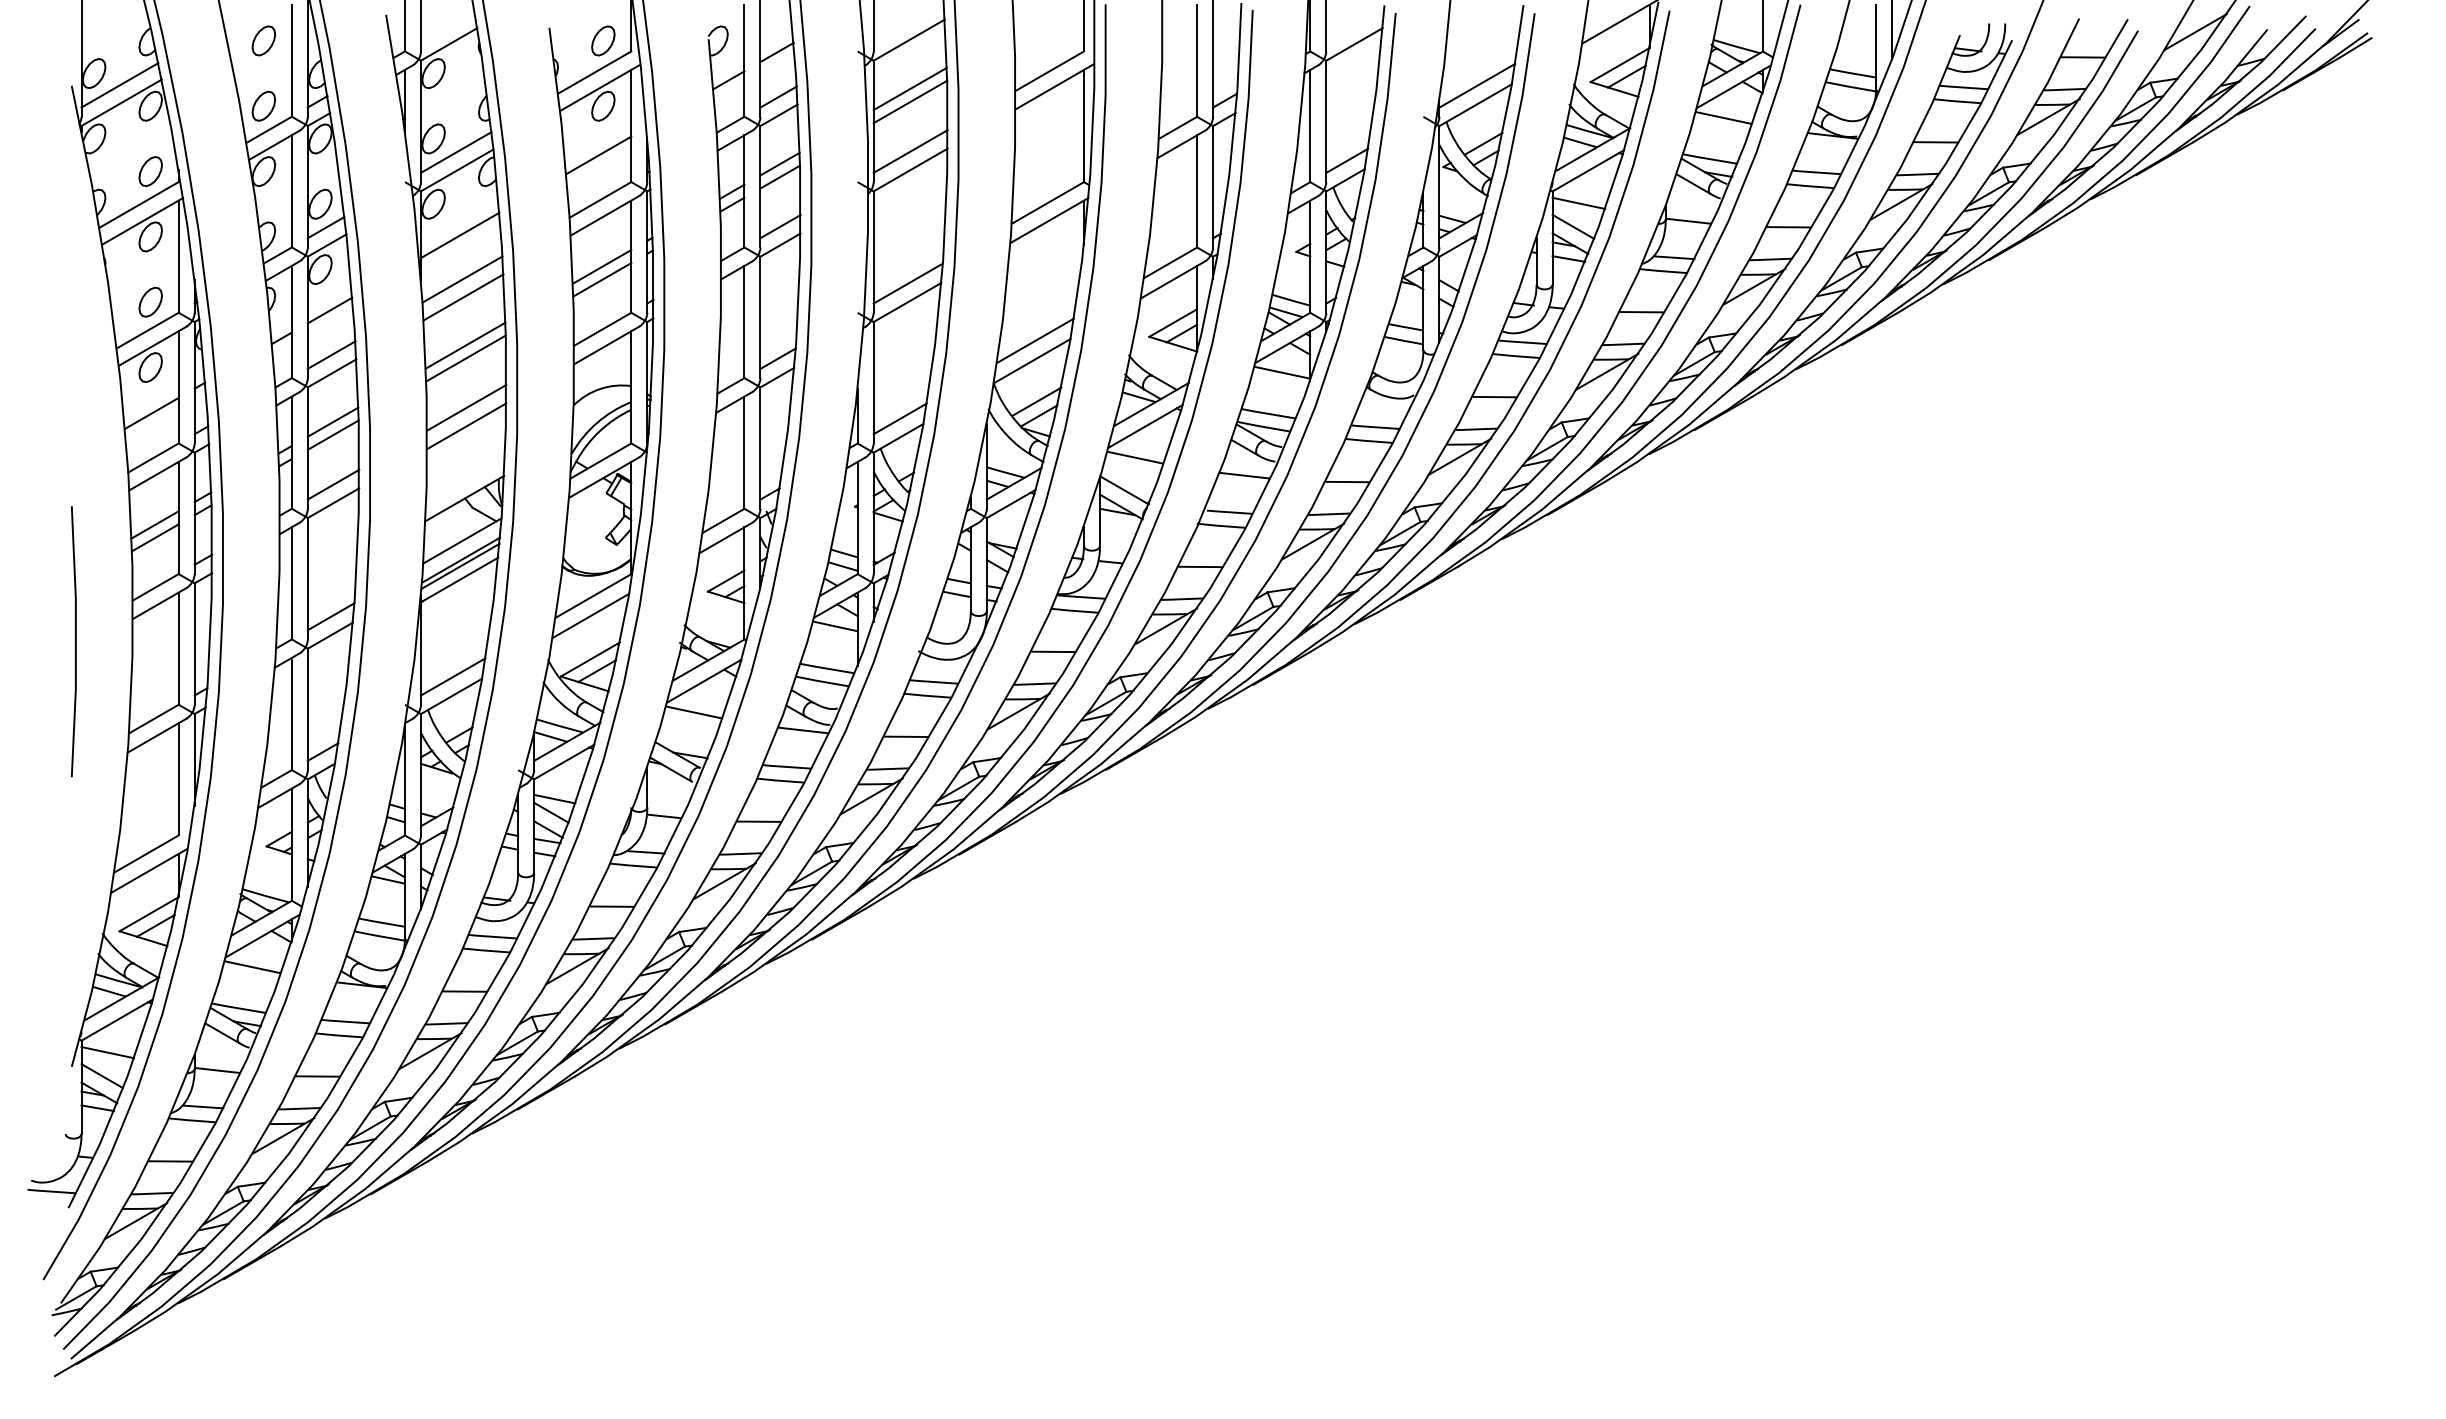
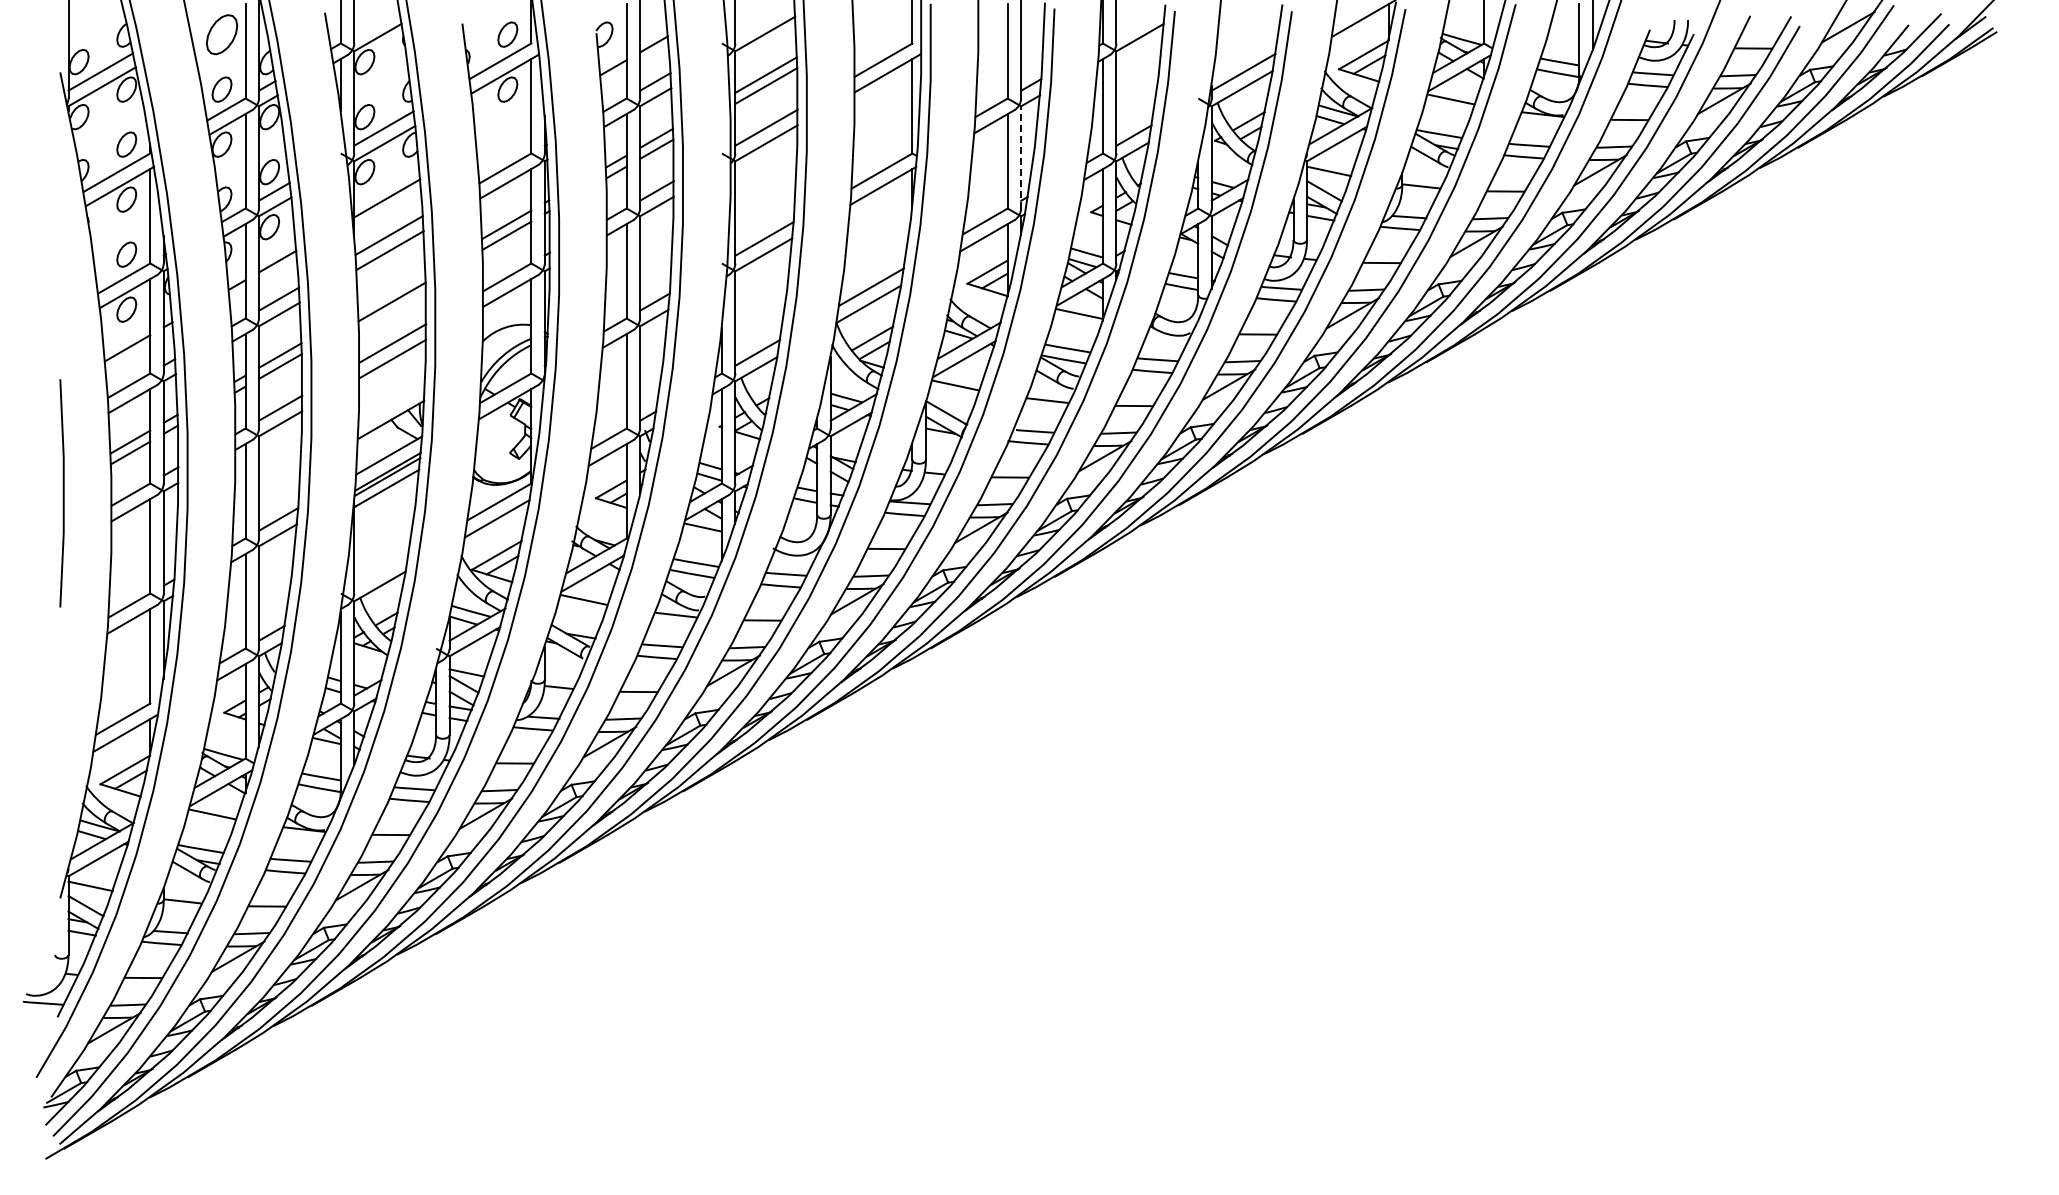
part: (263, 40) -> (221, 34), size x1.6
line: (598, 154) -> (503, 130), removed
line: (1213, 185) -> (1021, 156), solid -> dashed
line: (465, 344) -> (391, 290), removed
line: (74, 641) -> (62, 493), moved
line: (453, 676) -> (381, 569), removed

